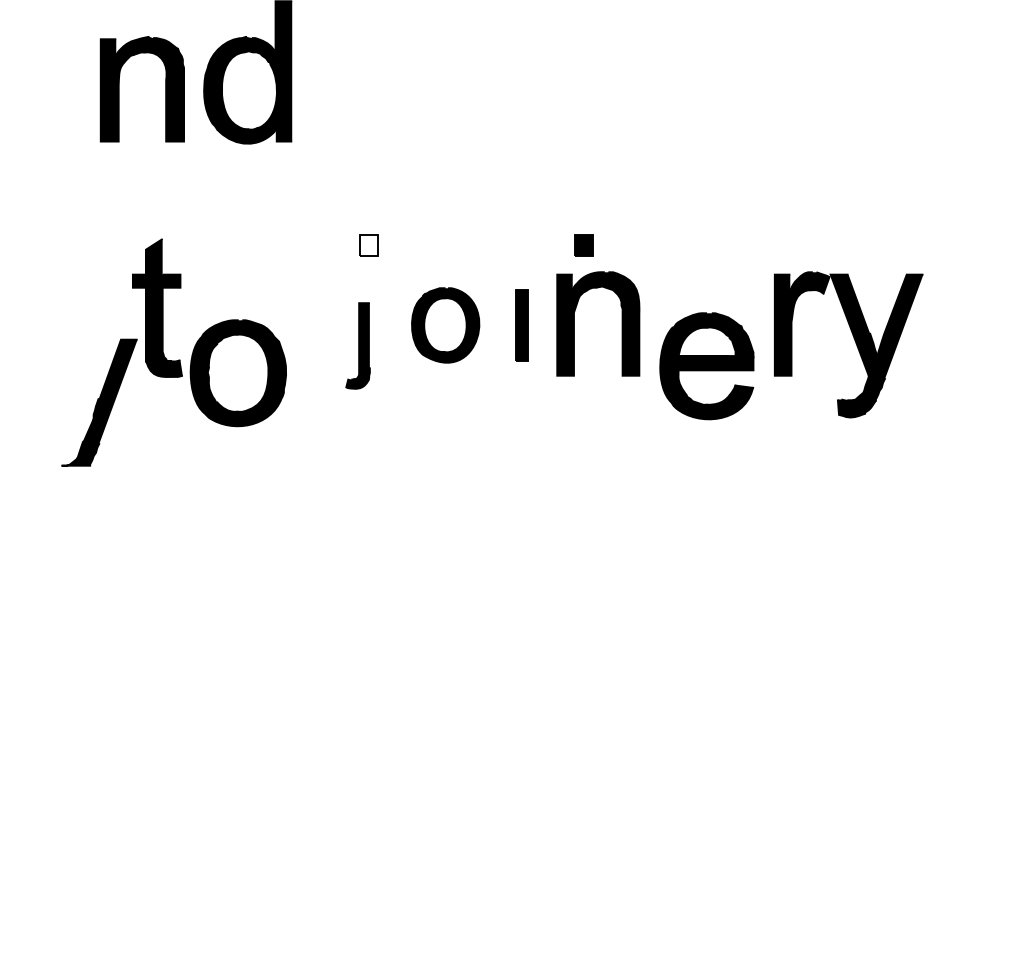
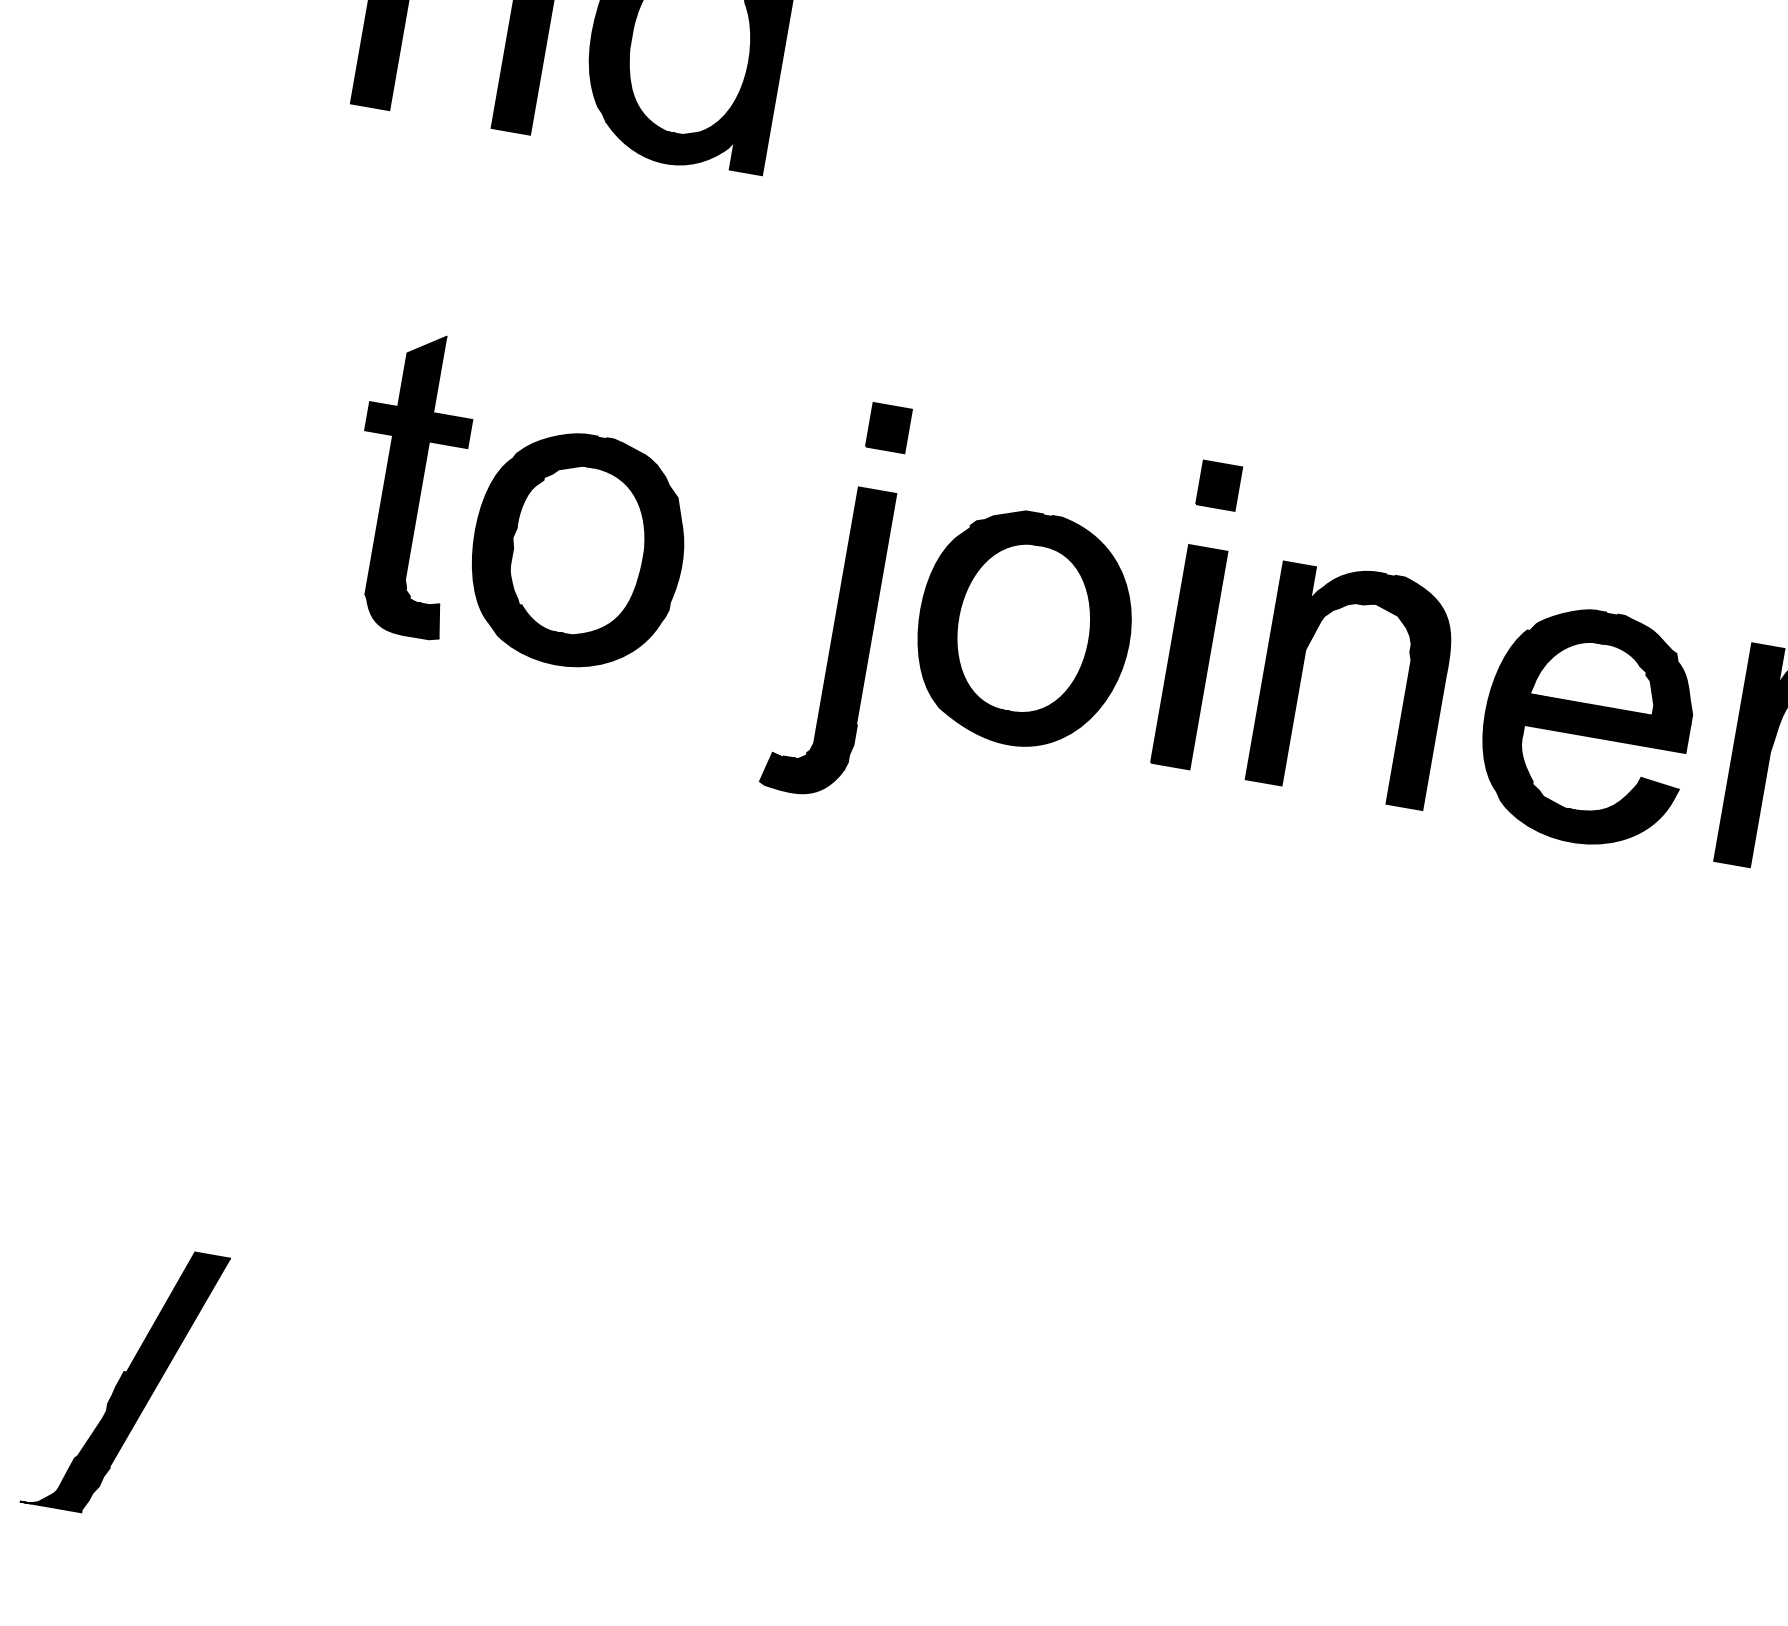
fill: (368, 245) -> (888, 427), added
part: (583, 245) -> (1217, 485), moved
part: (445, 325) -> (1023, 629), size x1.43
part: (521, 325) -> (1187, 657), size x1.43
part: (357, 345) -> (826, 639), size x1.67
part: (706, 366) -> (1585, 727), moved
part: (237, 373) -> (576, 550), moved
part: (99, 402) -> (125, 1379), moved

